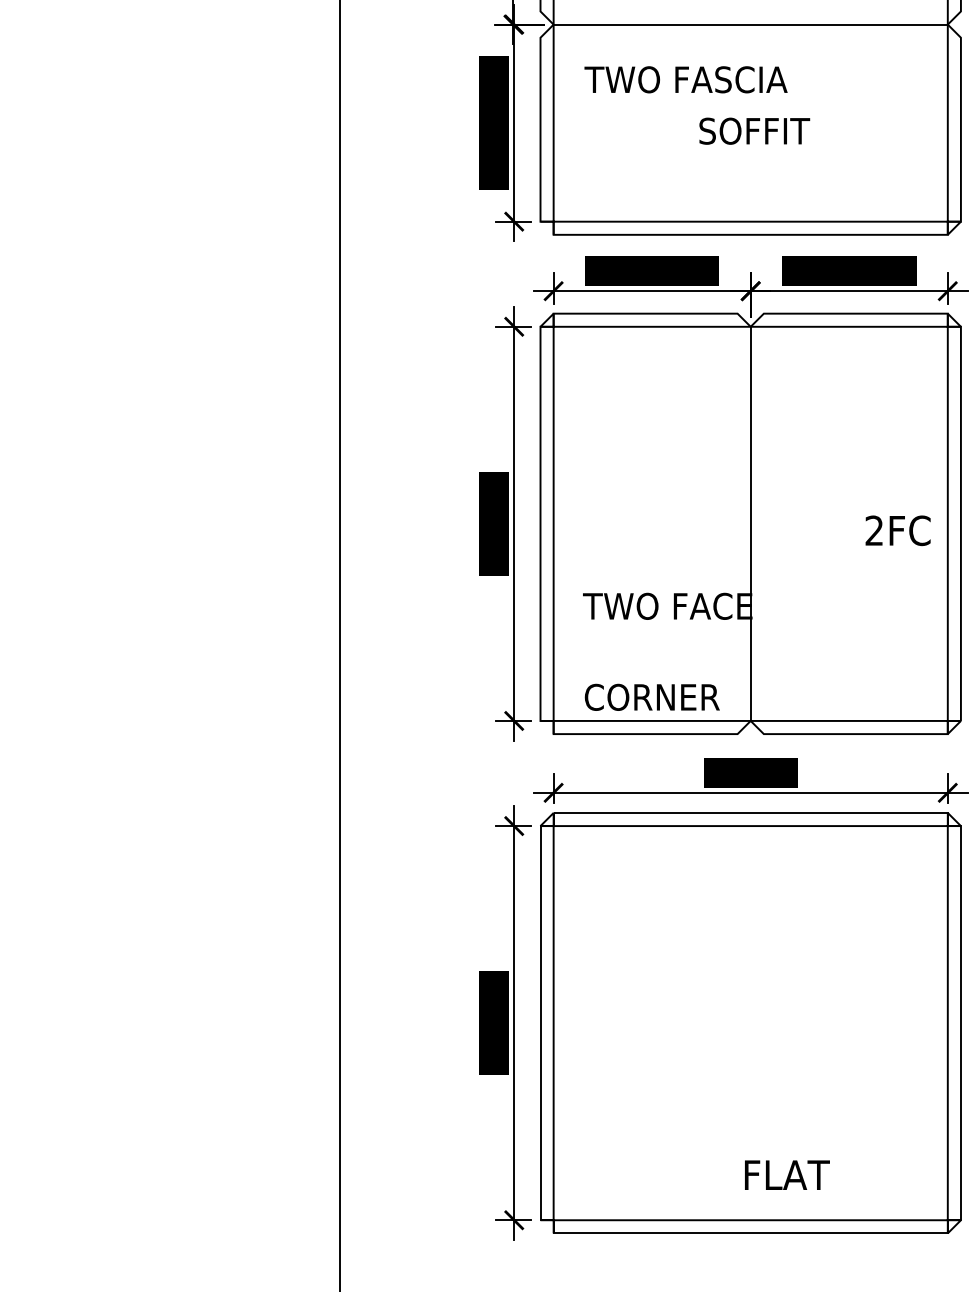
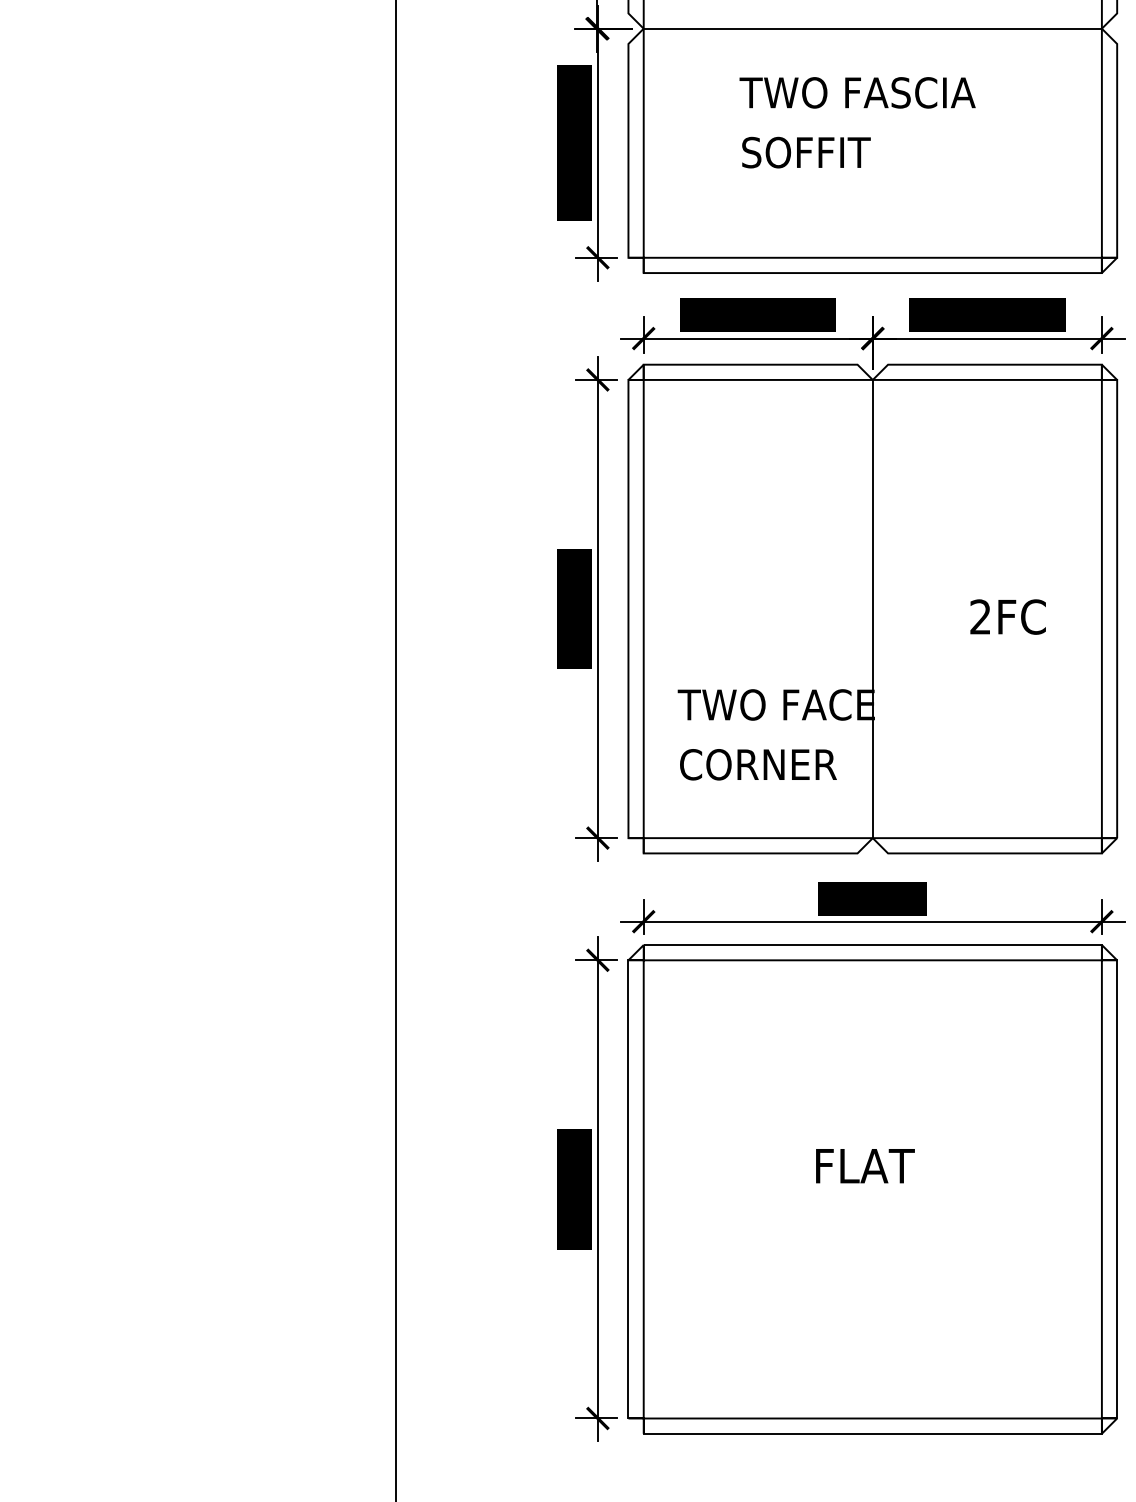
text: (685, 79) -> (857, 92), moved
text: (754, 131) -> (806, 152), moved
text: (897, 530) -> (1007, 616), moved
text: (652, 697) -> (758, 764), moved
text: (787, 1175) -> (865, 1166), moved

